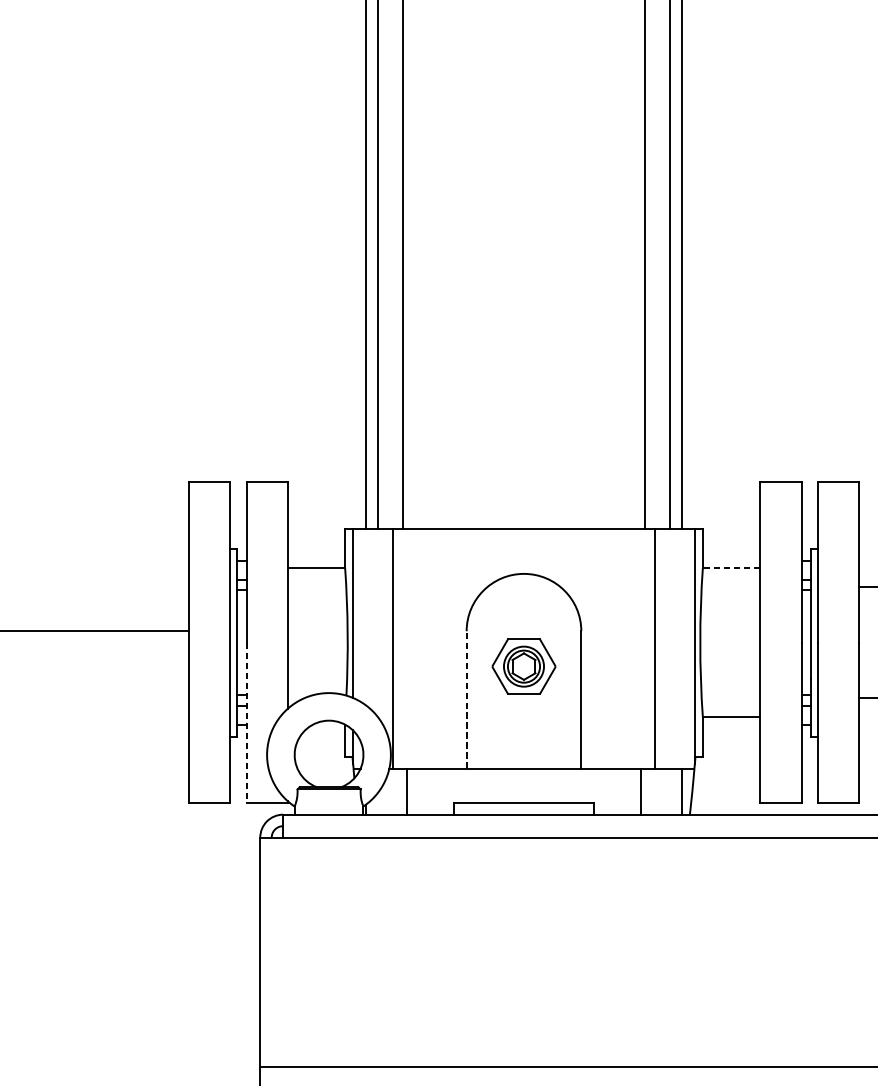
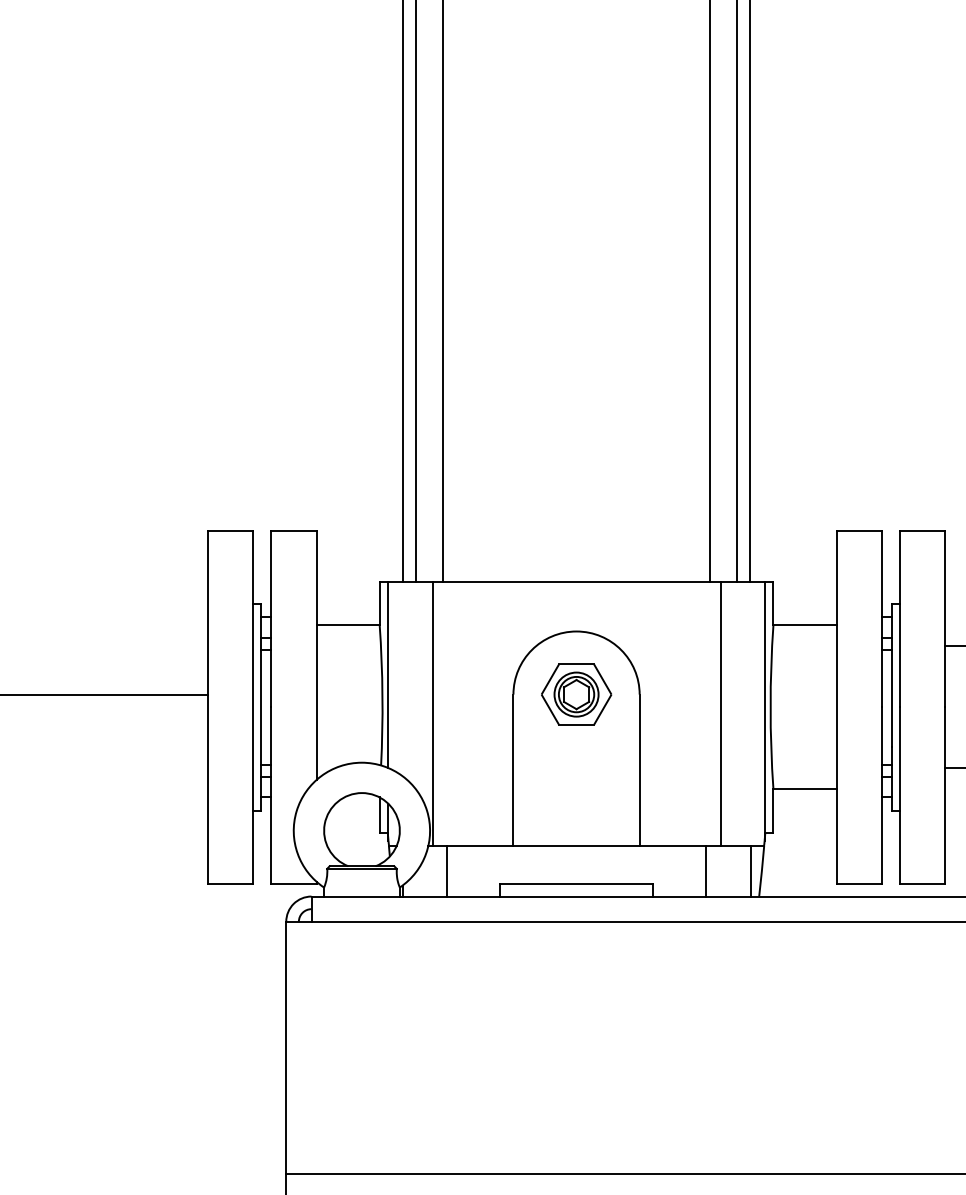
line: (731, 568) -> (805, 625), dashed -> solid
part: (523, 666) -> (576, 694), moved
line: (466, 700) -> (513, 770), dashed -> solid
line: (246, 723) -> (271, 796), dashed -> solid

